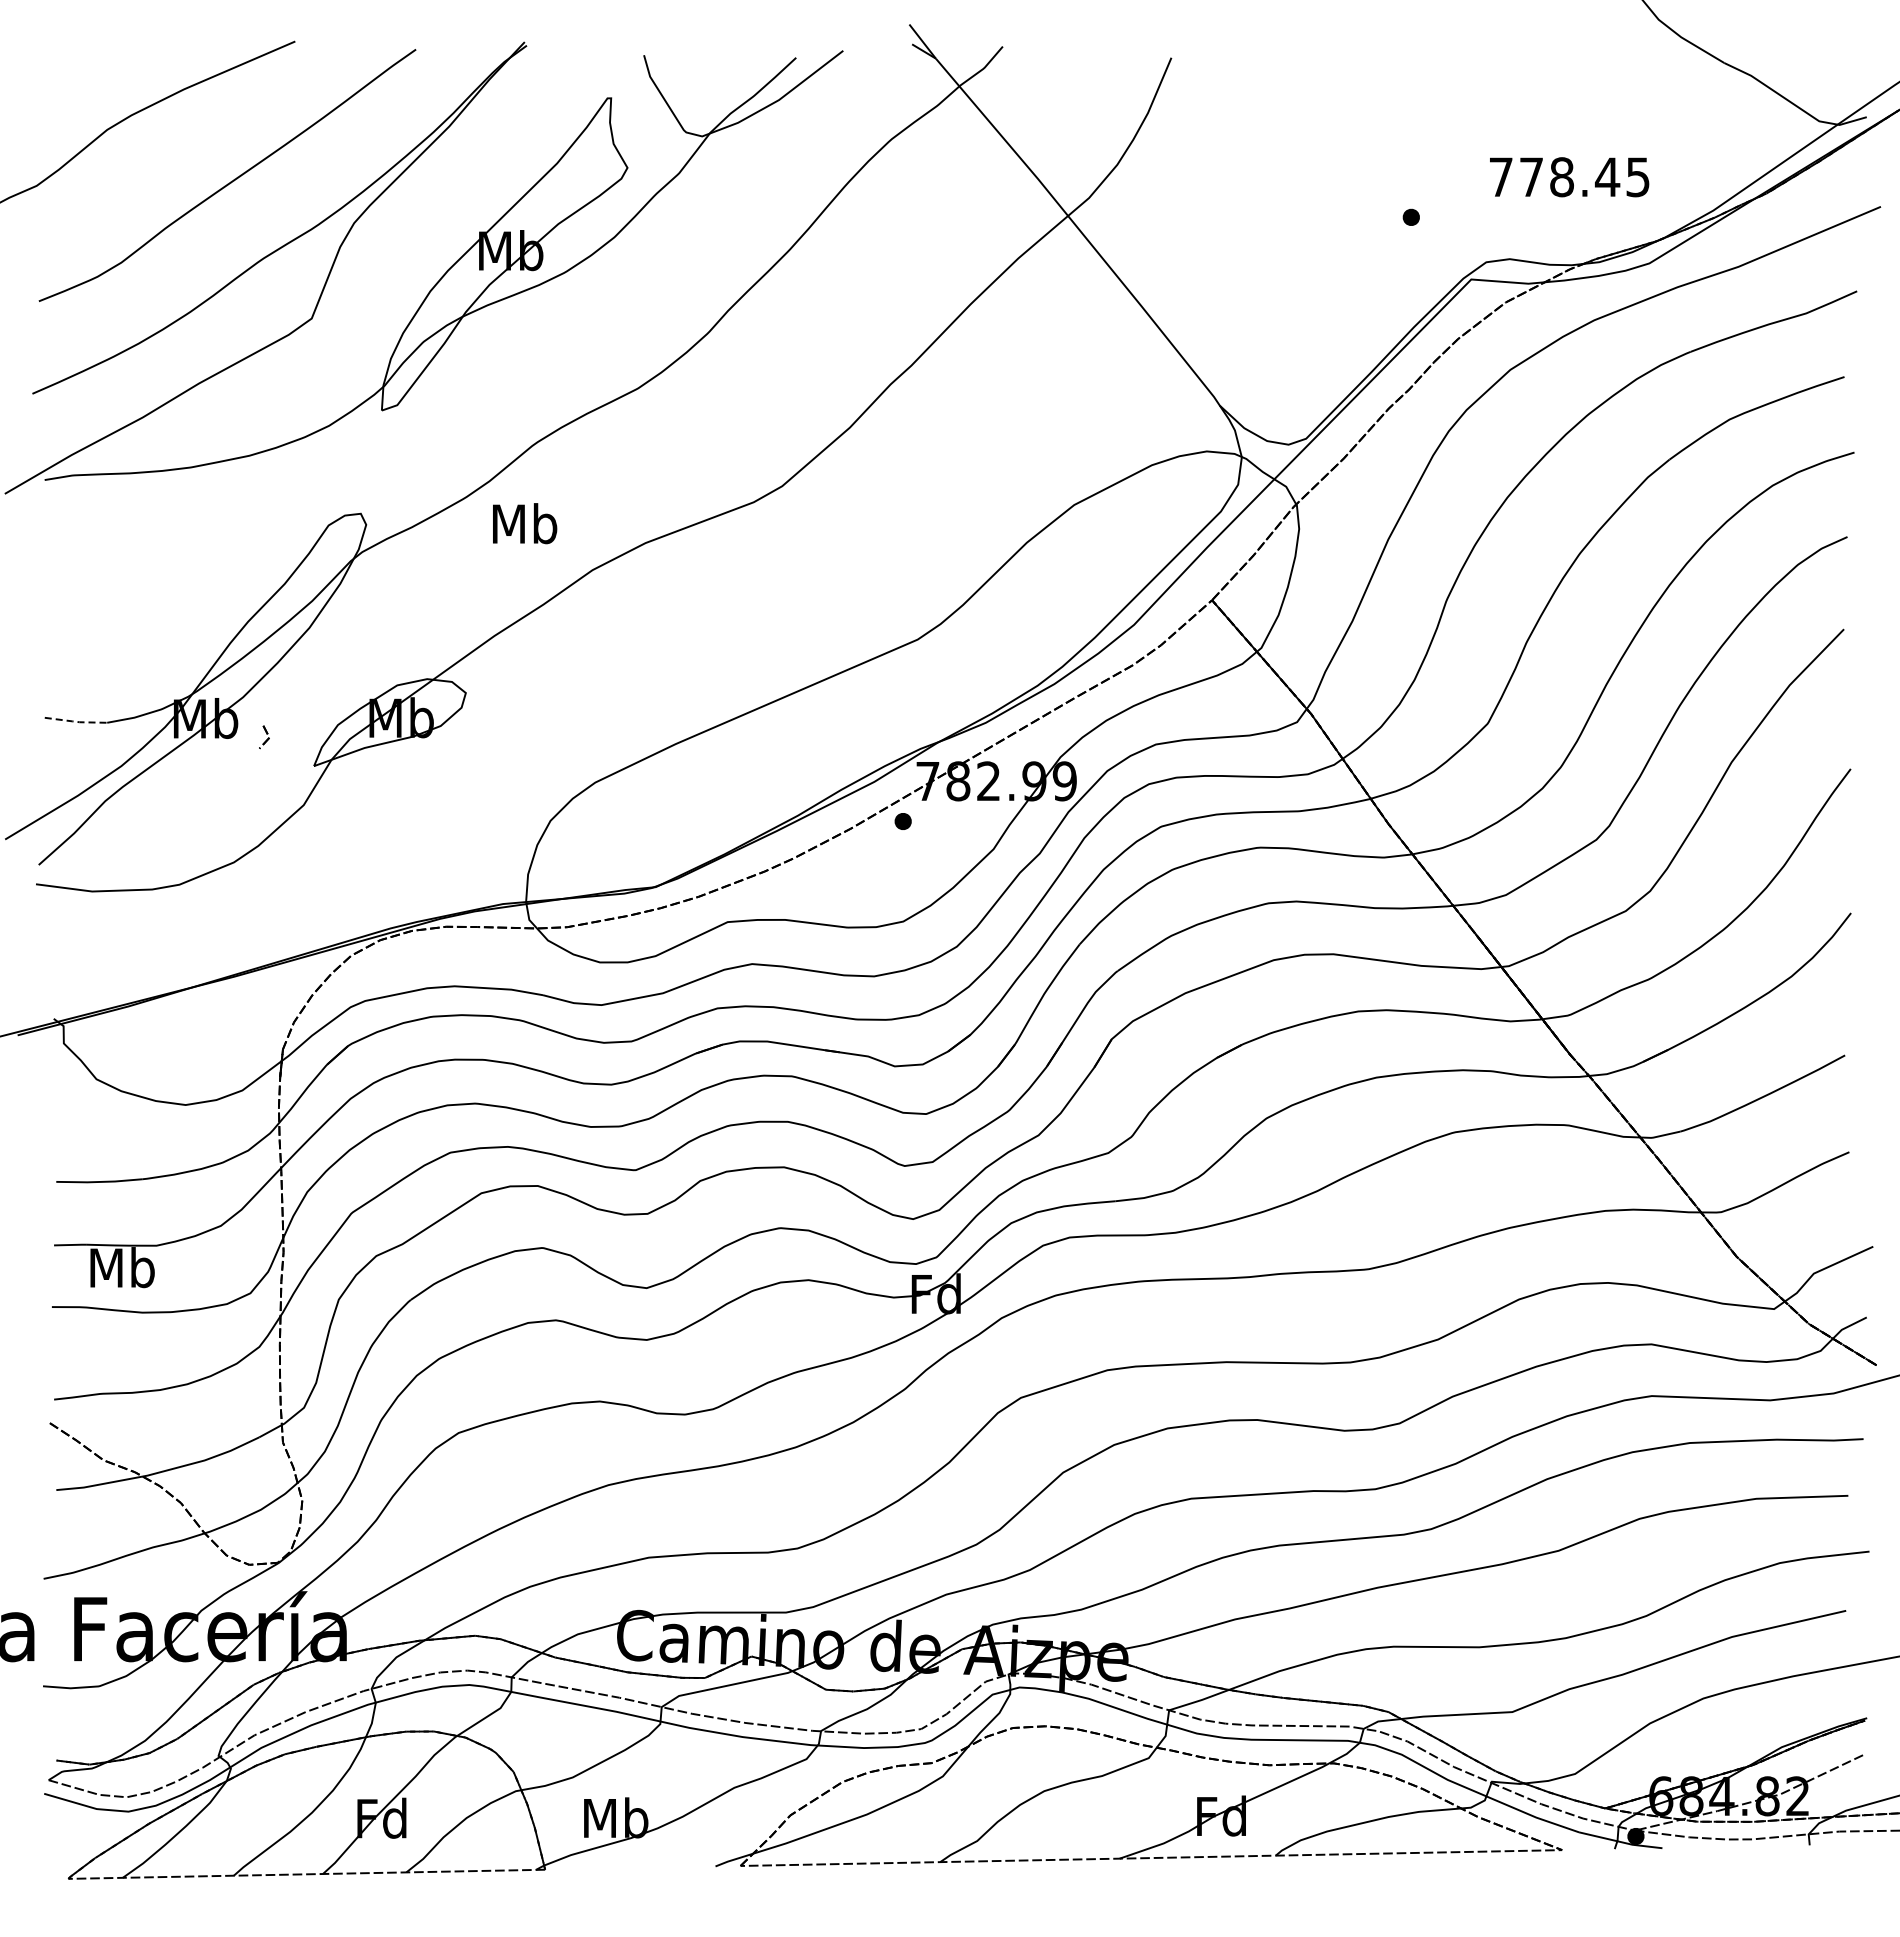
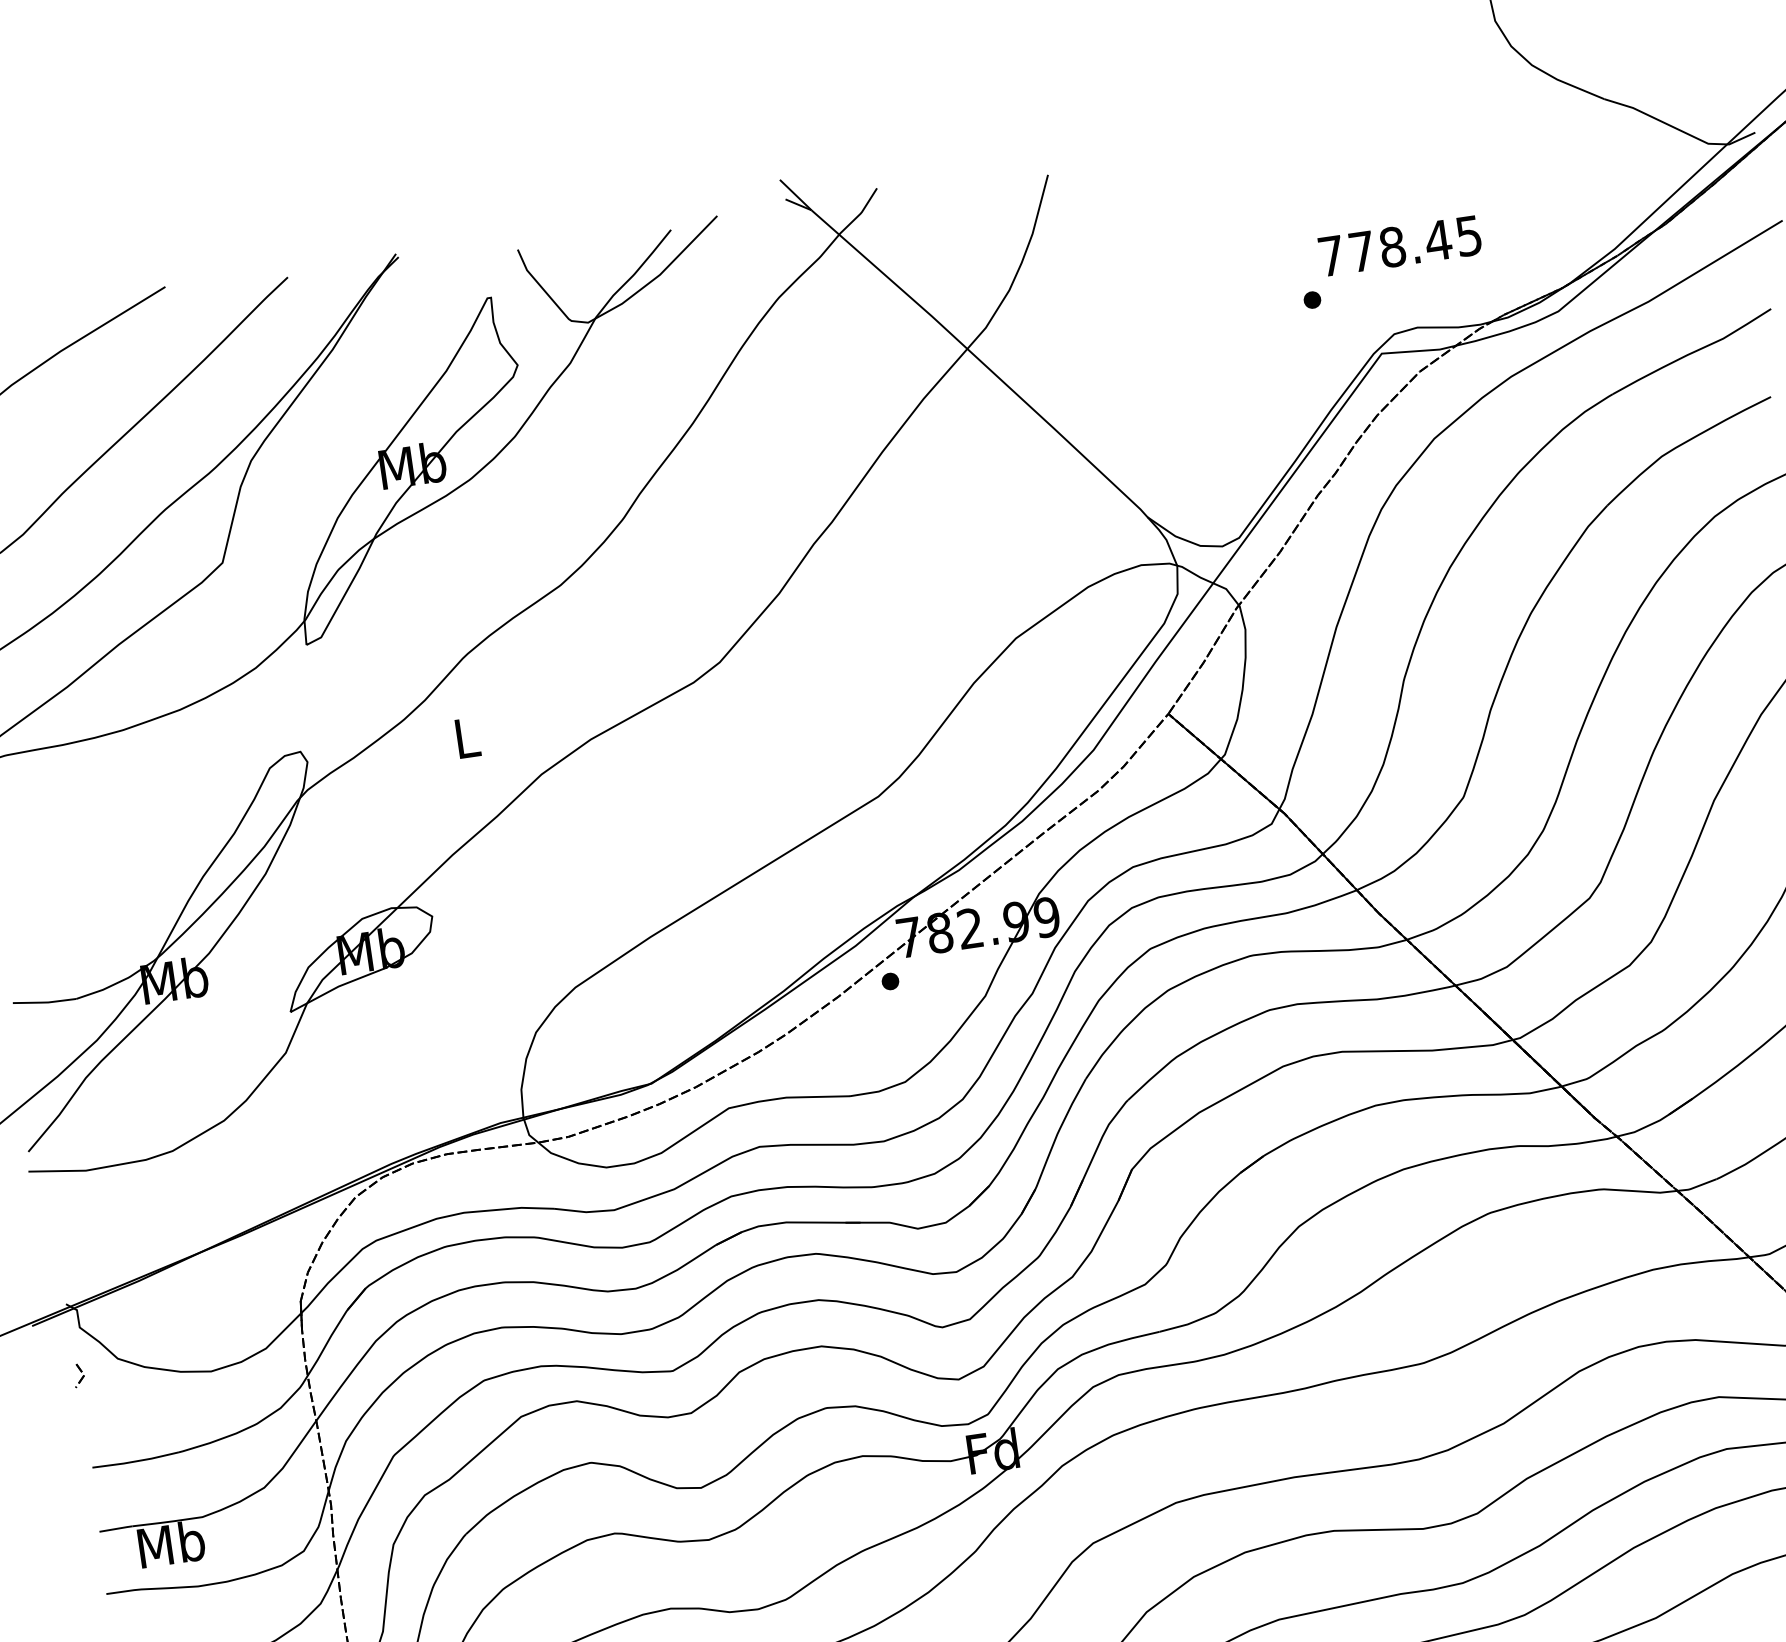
text: (1569, 177) -> (1400, 246), moved
text: (525, 523) -> (467, 737), Mb -> L
line: (75, 721) -> (44, 1002), dashed -> solid
part: (264, 737) -> (79, 1375), moved

